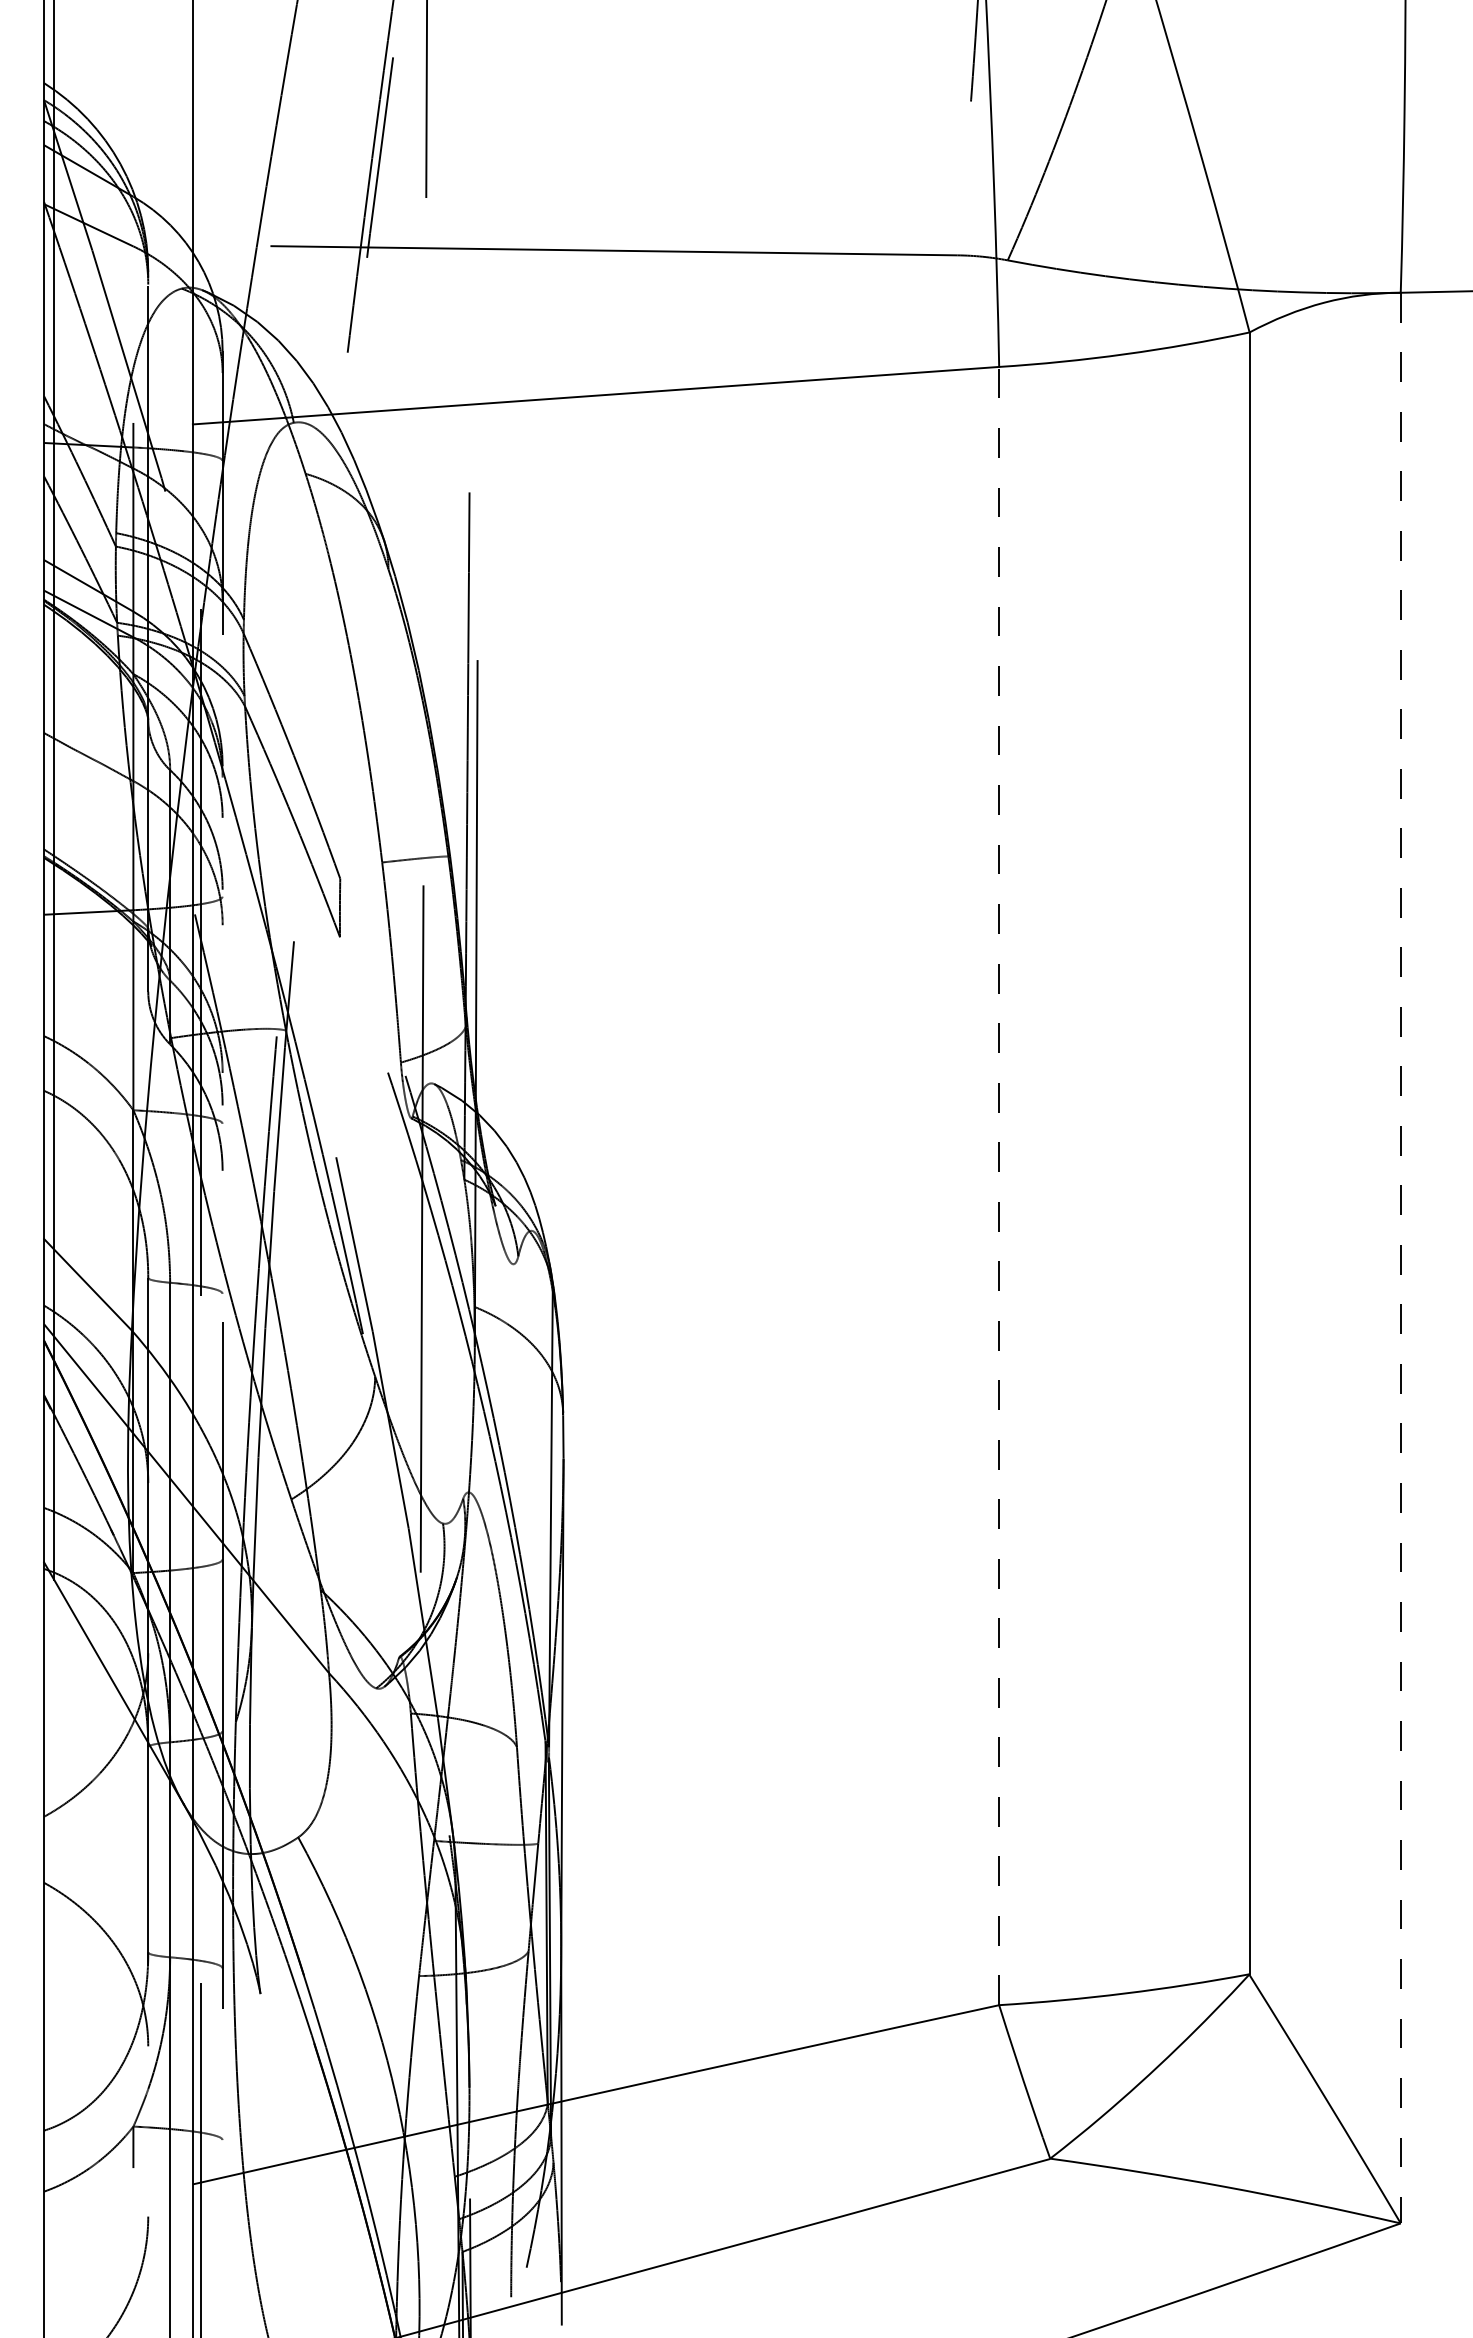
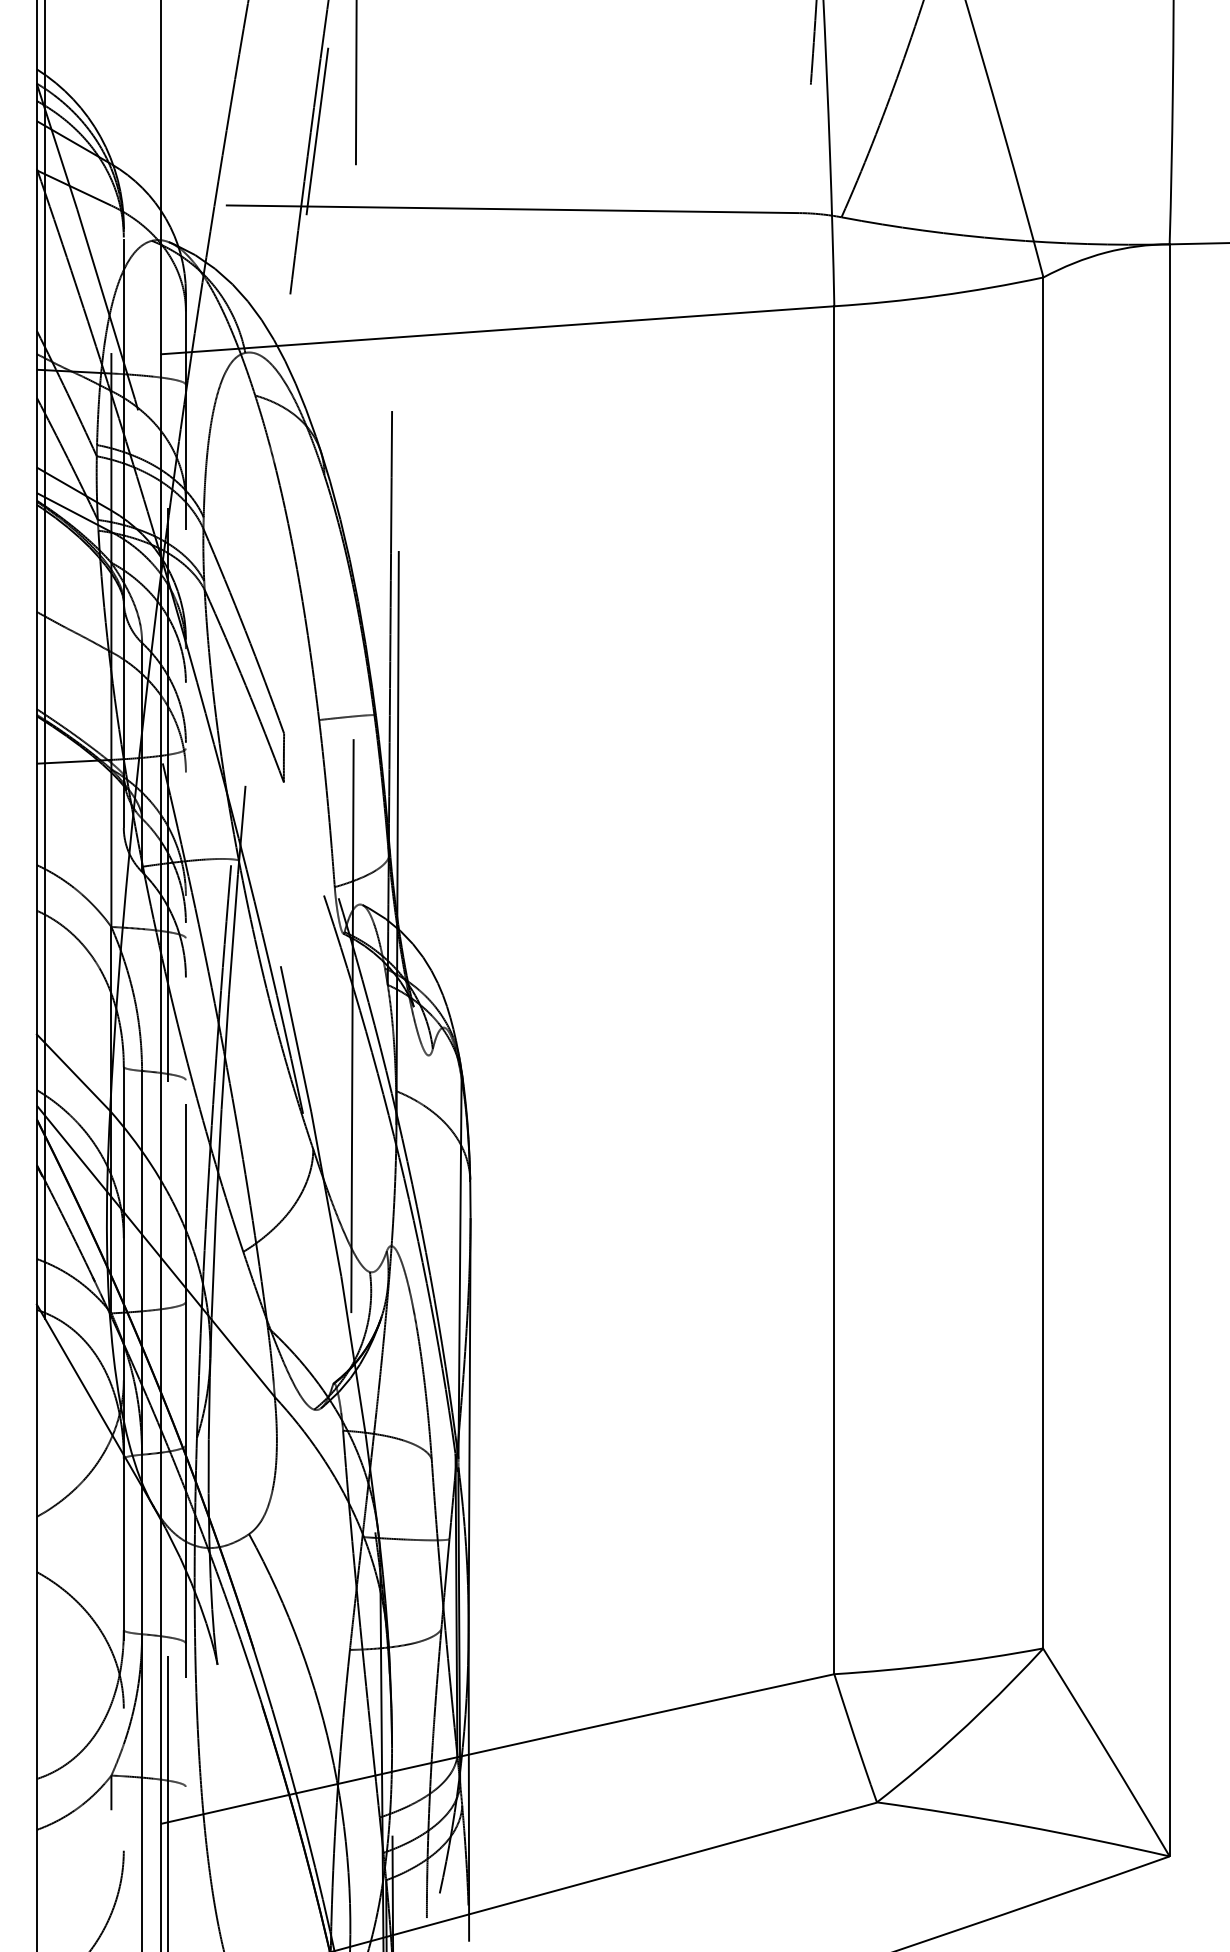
line: (999, 1186) -> (834, 990), dashed -> solid
line: (1400, 1258) -> (1169, 1050), dashed -> solid

